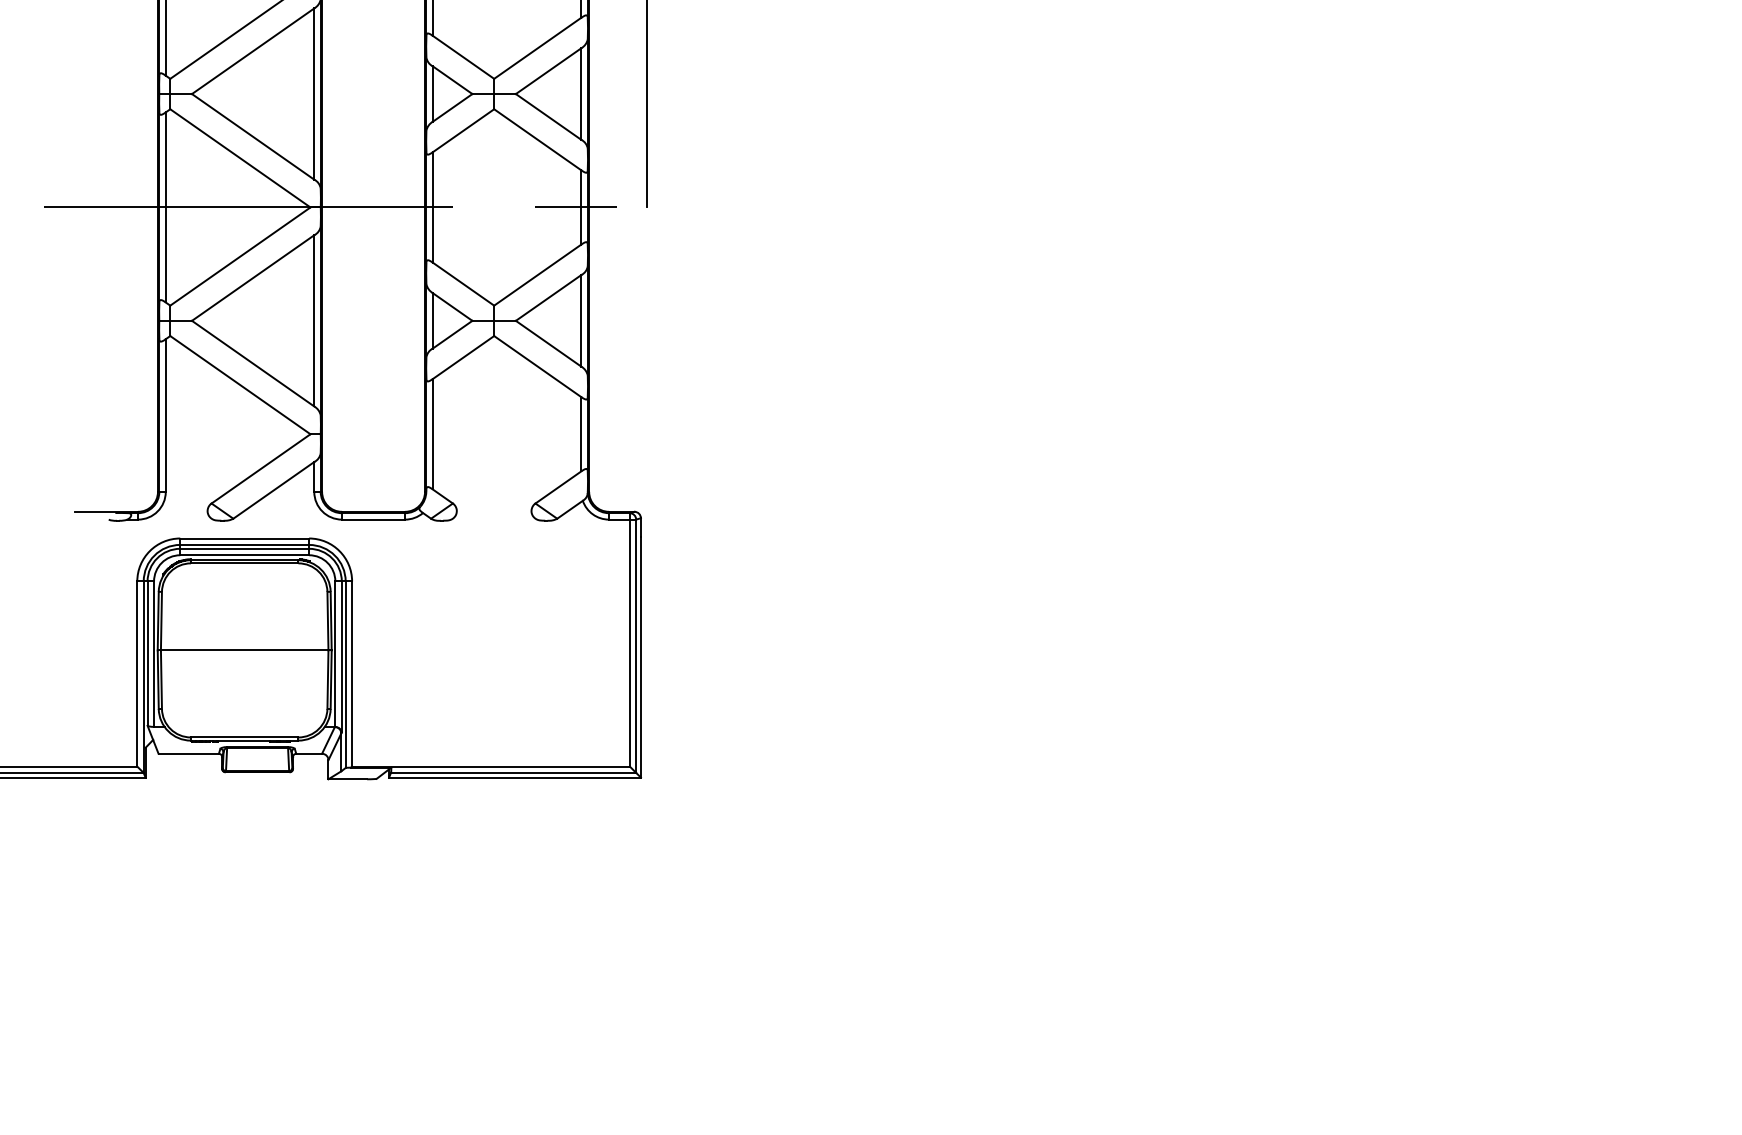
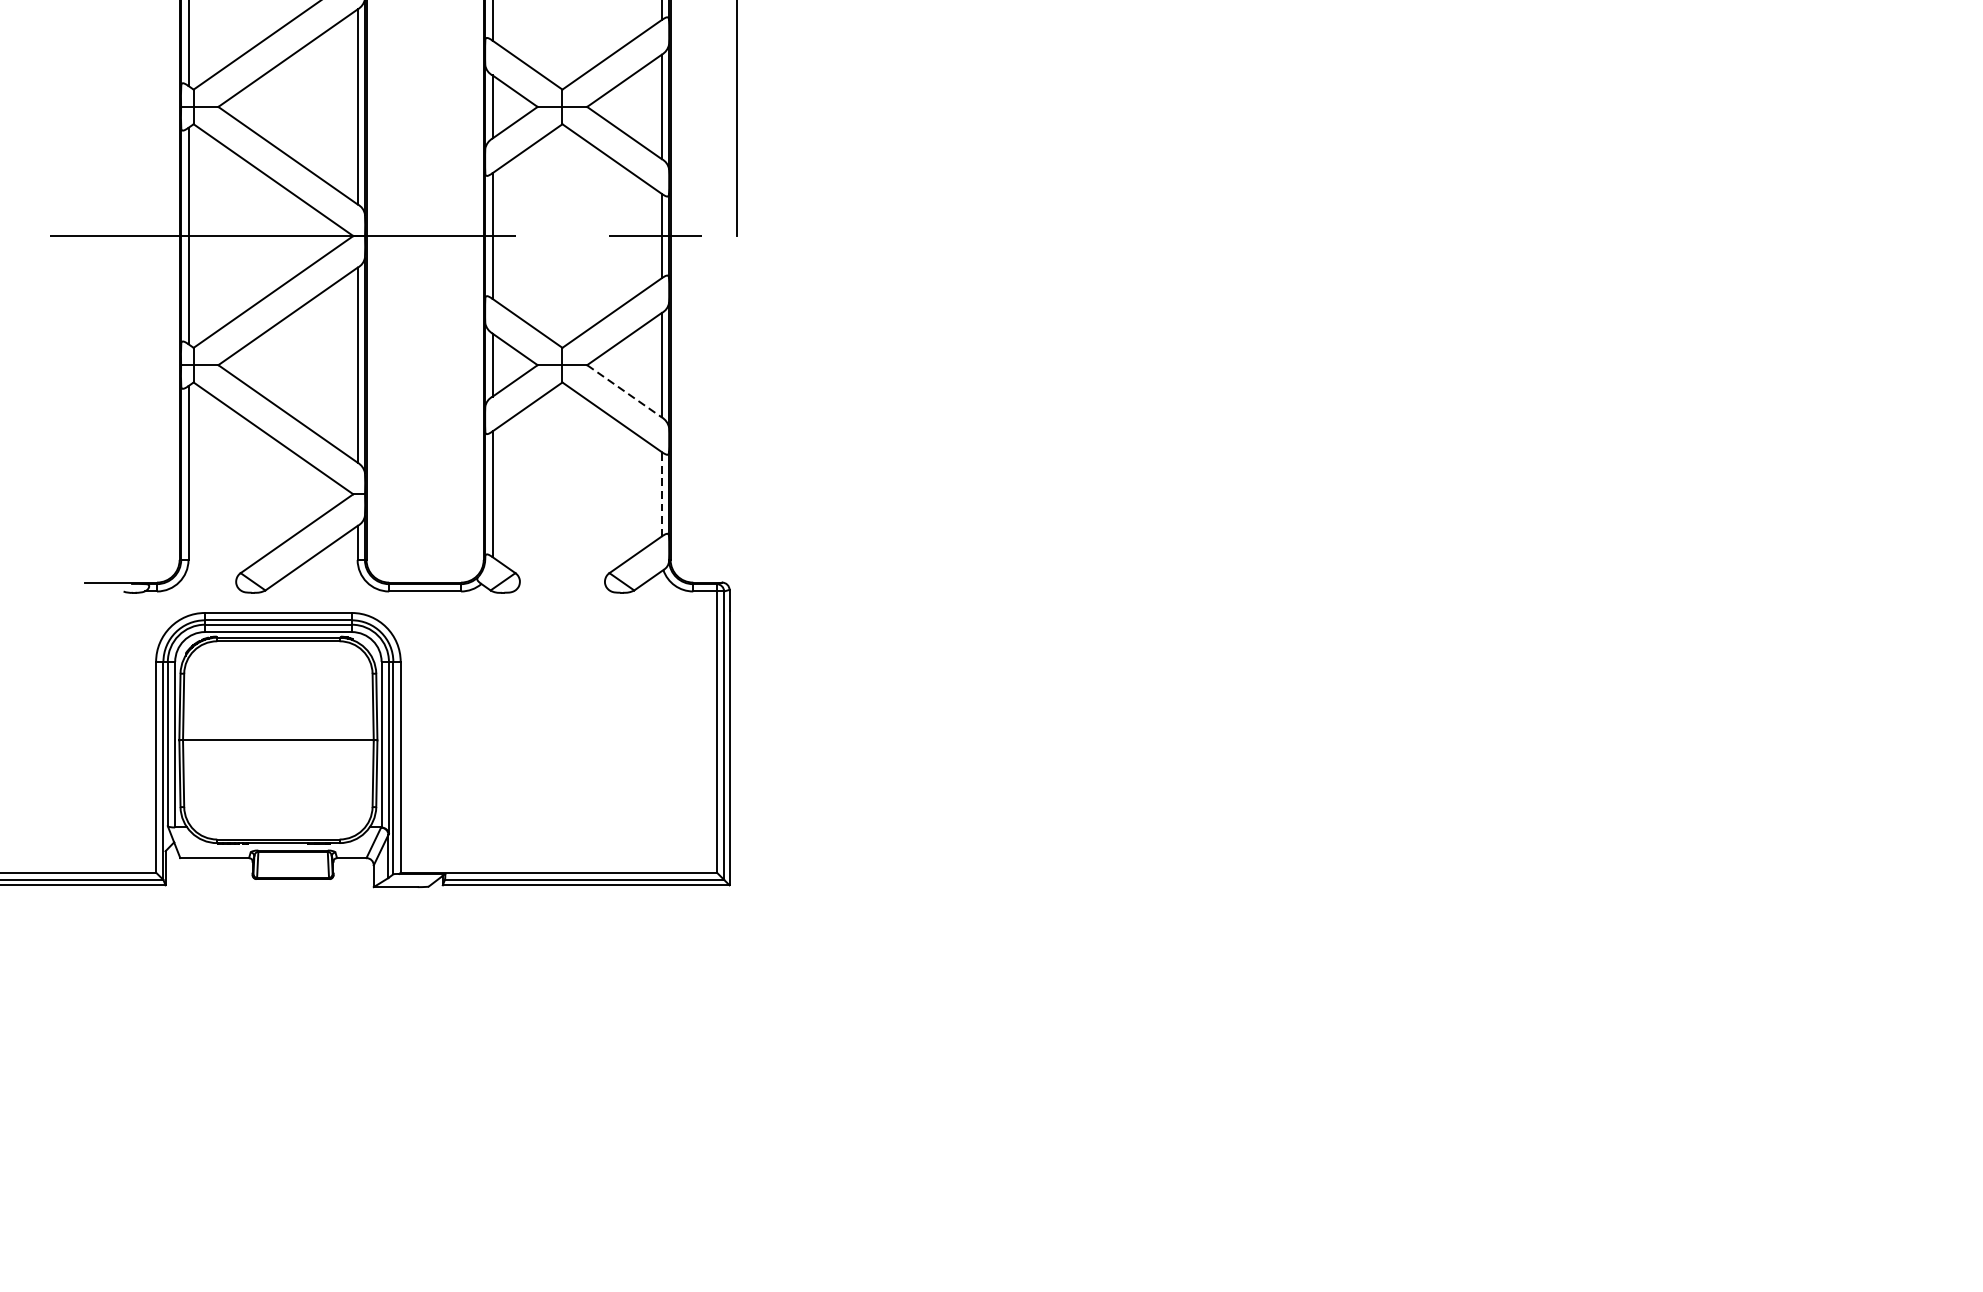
line: (548, 343) -> (624, 390), solid -> dashed
line: (581, 433) -> (661, 493), solid -> dashed

